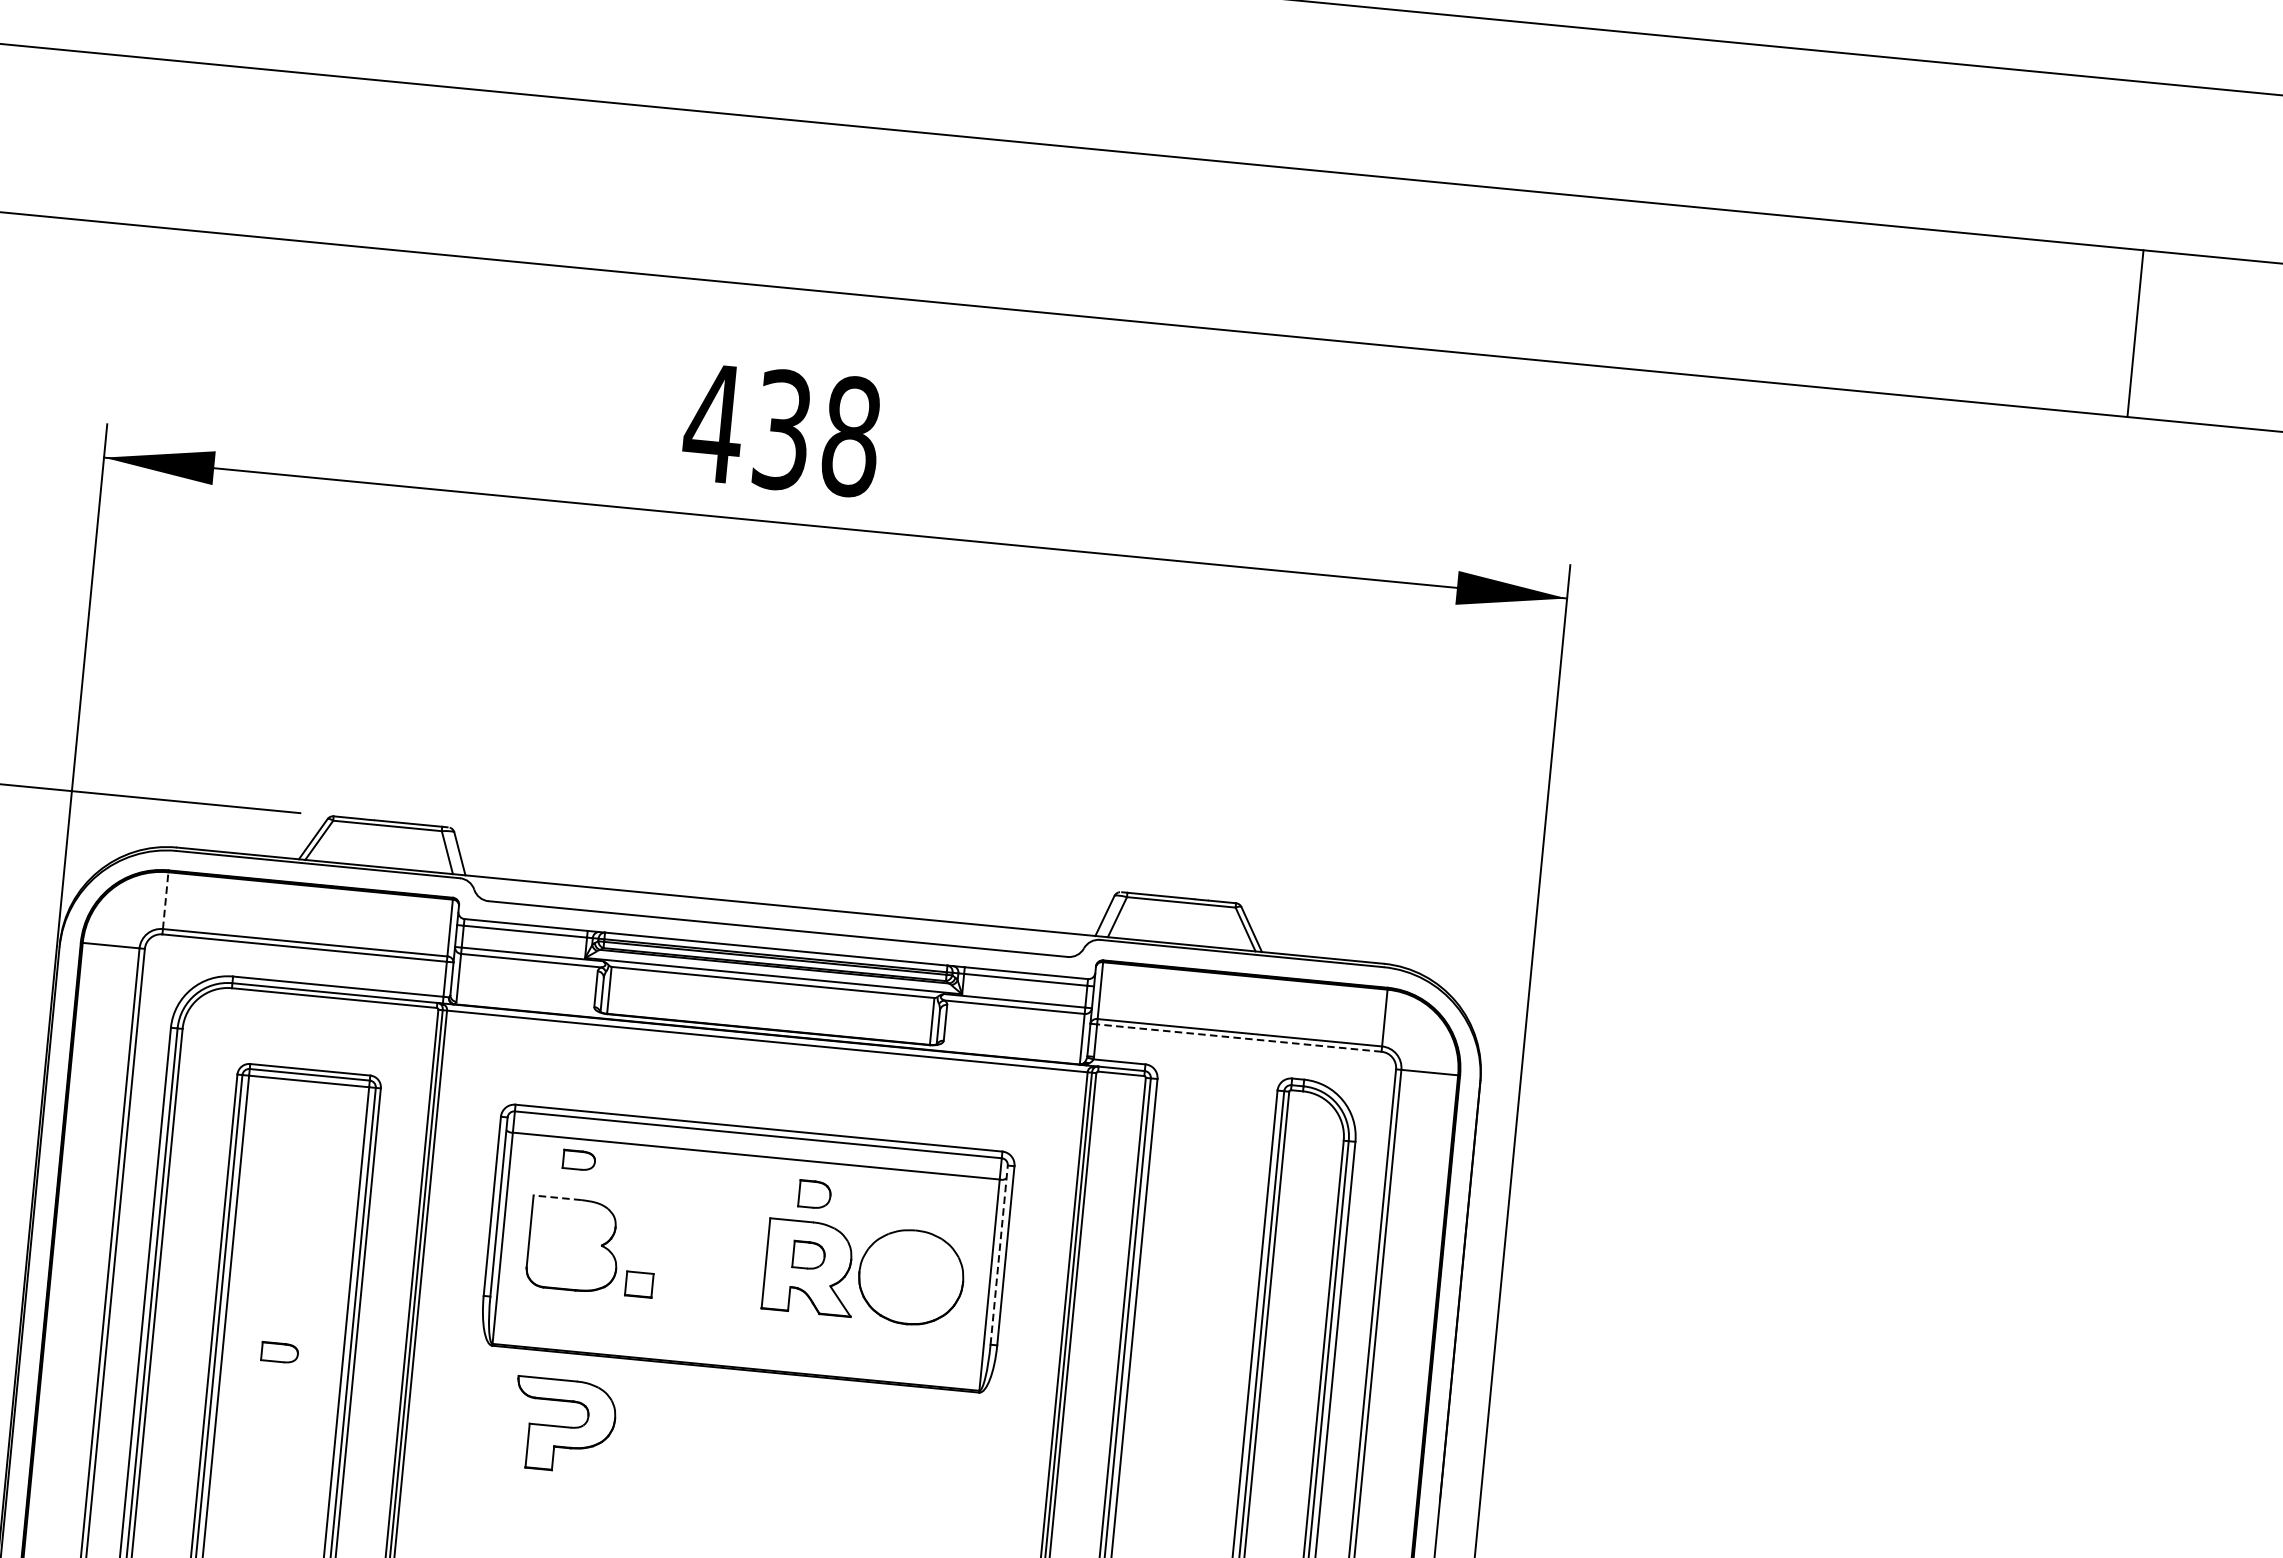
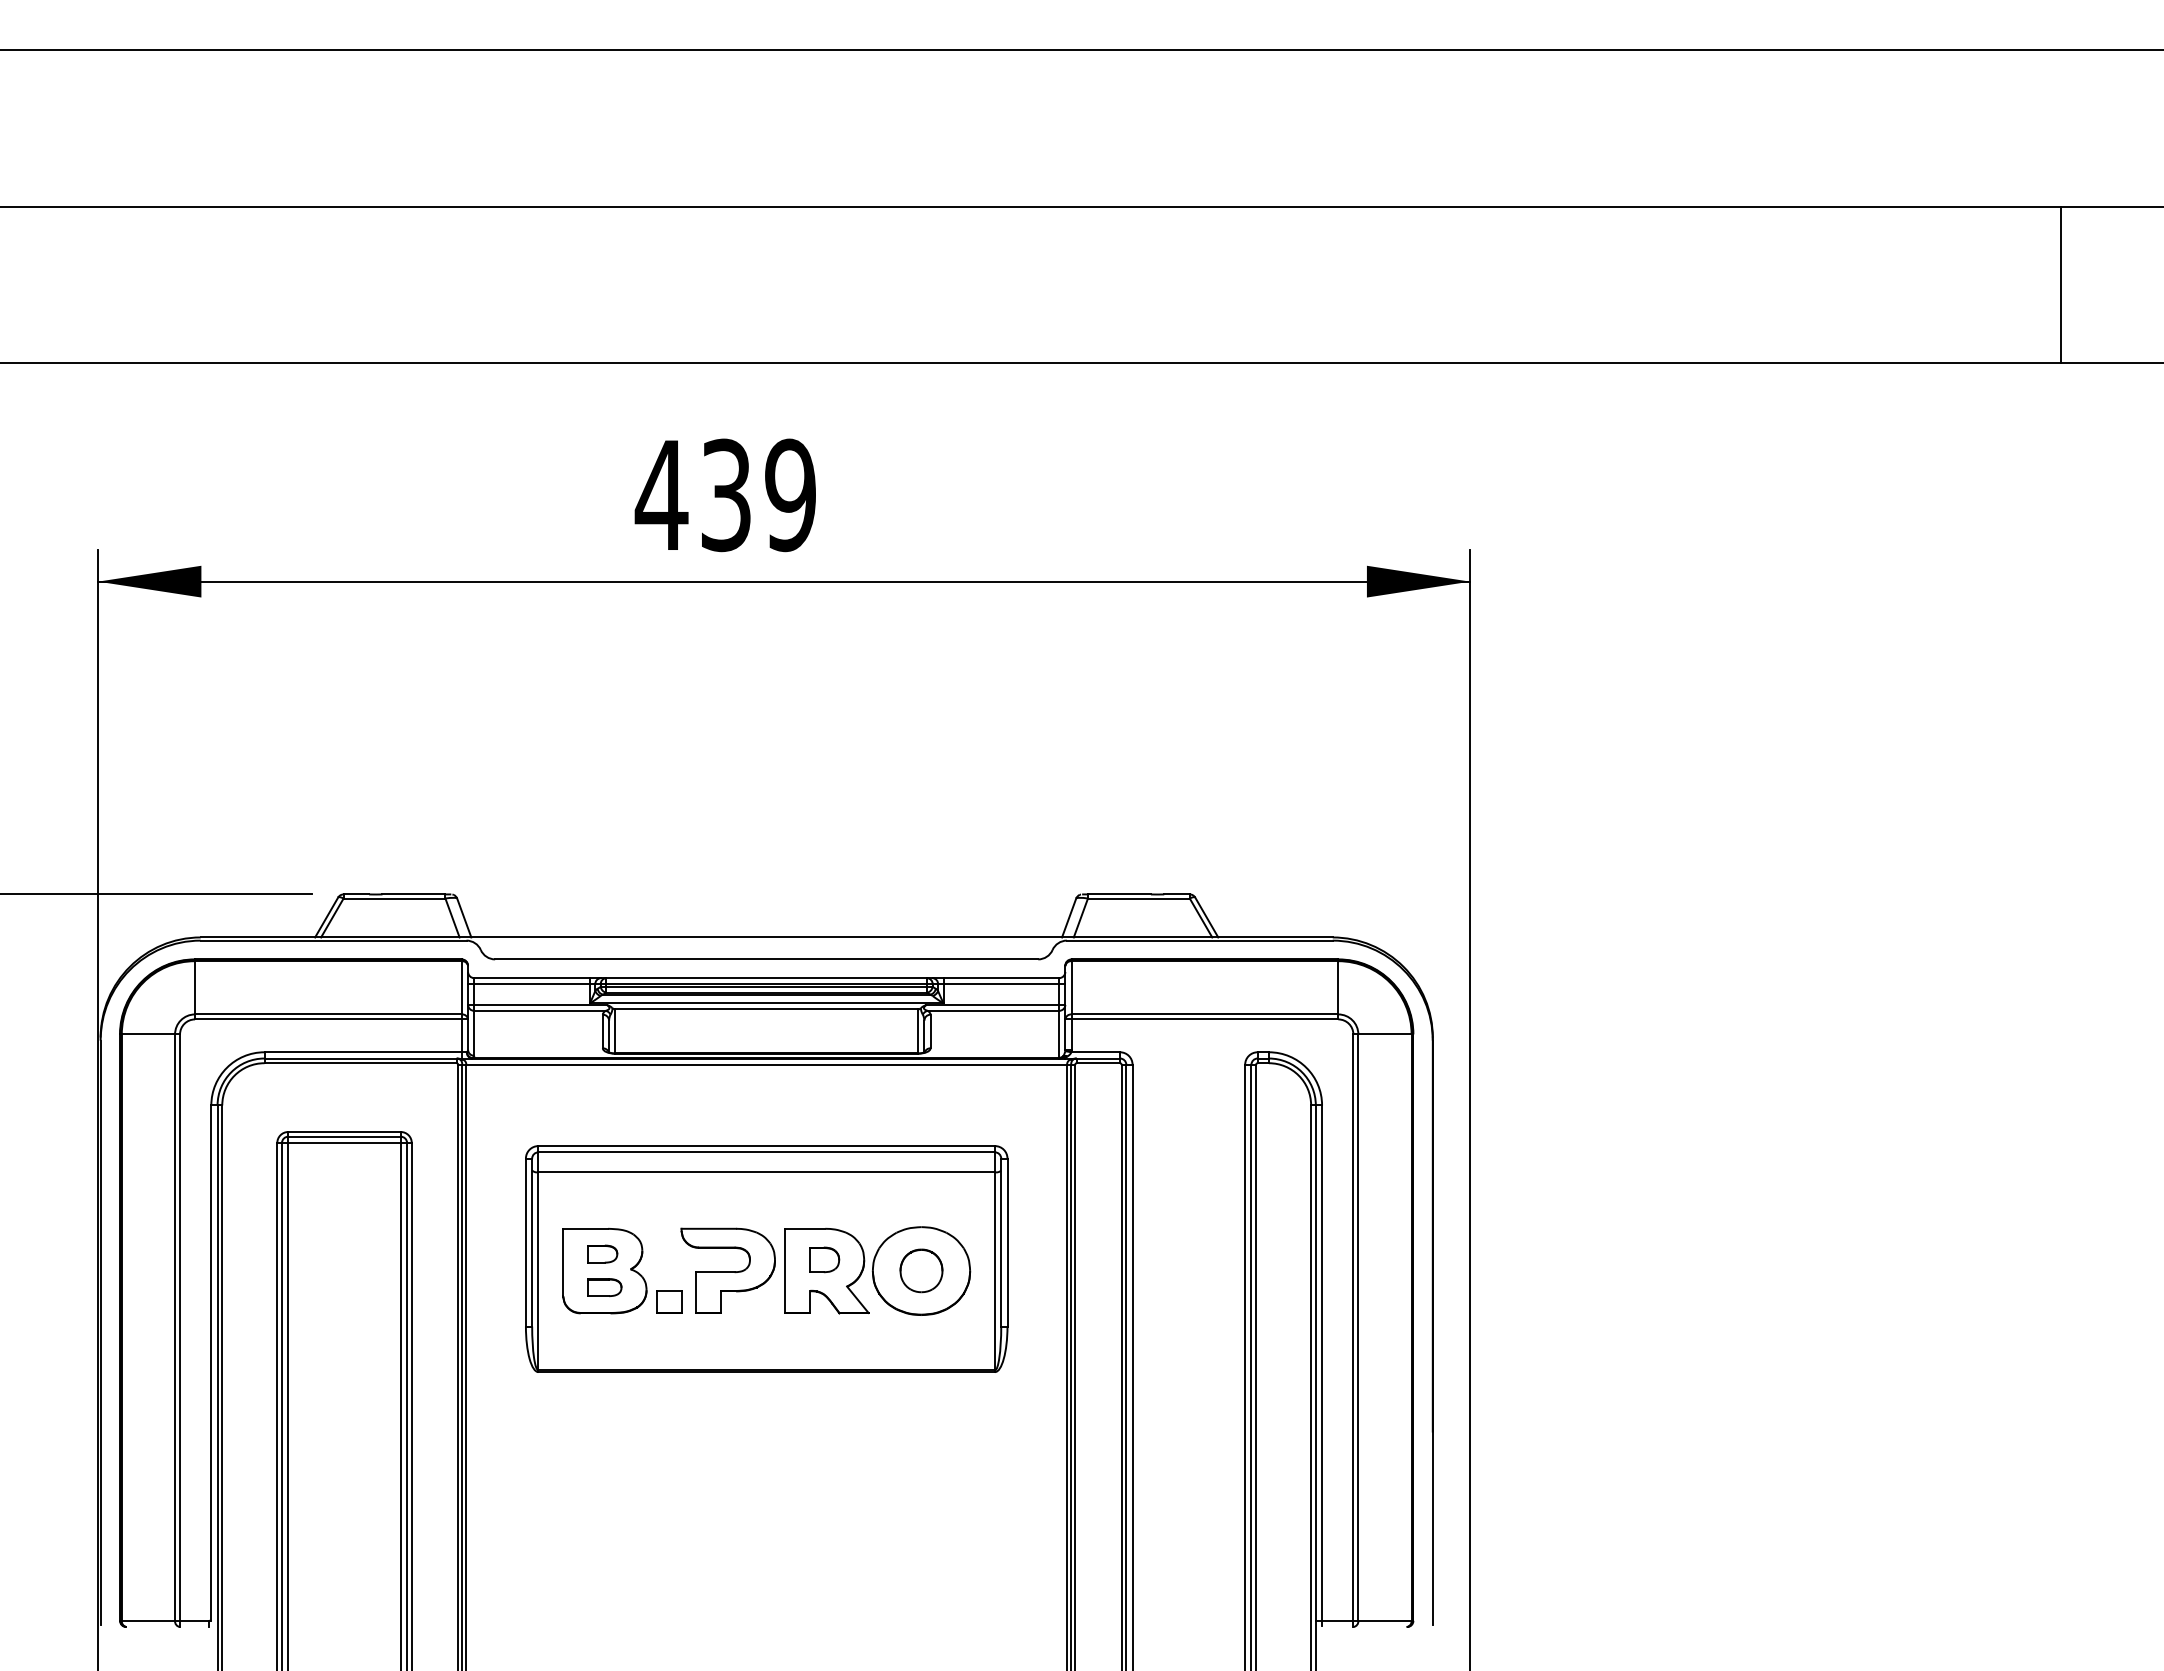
line: (2135, 333) -> (2060, 284), moved
text: (851, 436) -> (790, 495), 438 -> 439
line: (166, 900) -> (195, 987), dashed -> solid
line: (1238, 1038) -> (1204, 1019), dashed -> solid
part: (579, 1159) -> (602, 1253), moved
part: (814, 1194) -> (824, 1202), removed
line: (557, 1197) -> (585, 1228), dashed -> solid
line: (999, 1255) -> (1001, 1242), dashed -> solid
part: (911, 1276) -> (921, 1270), added
part: (279, 1352) -> (604, 1287), moved
part: (563, 1425) -> (727, 1270), moved

